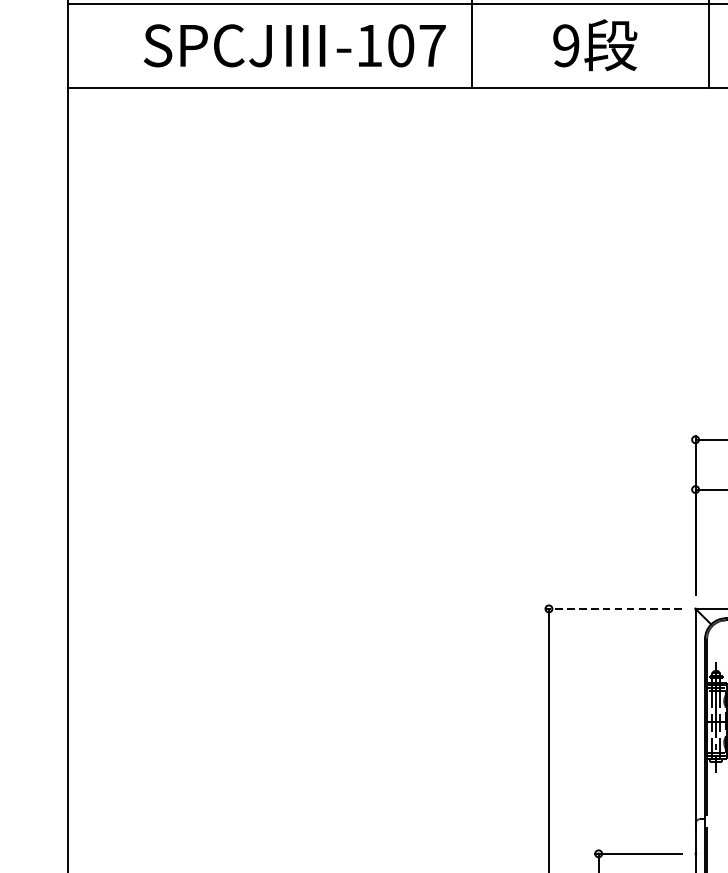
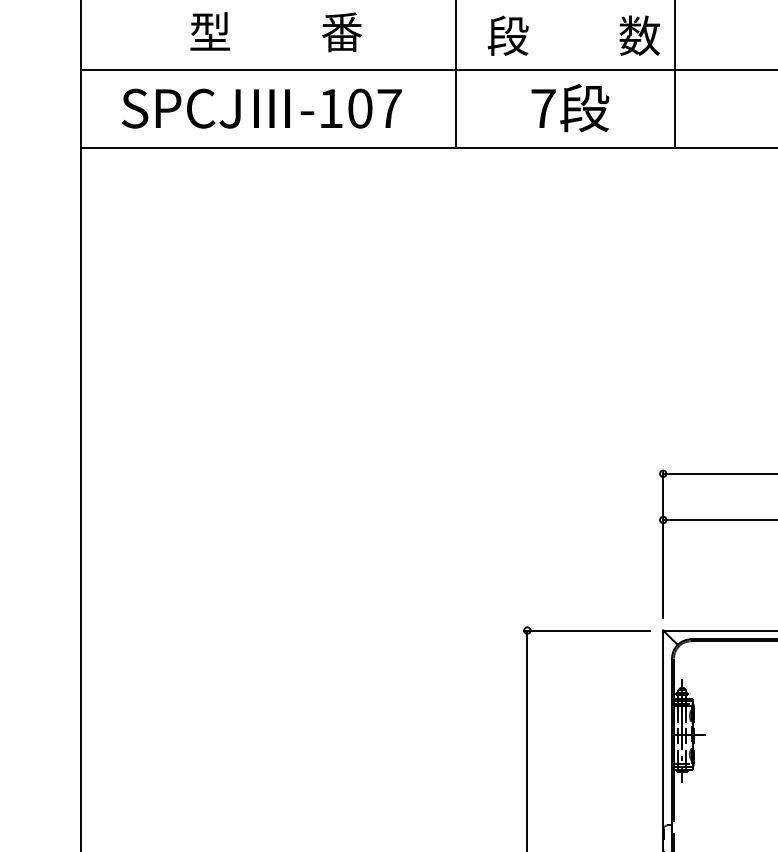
text: (294, 45) -> (261, 108), moved
text: (566, 45) -> (543, 108), 9 -> 7
line: (612, 608) -> (586, 630), dashed -> solid

